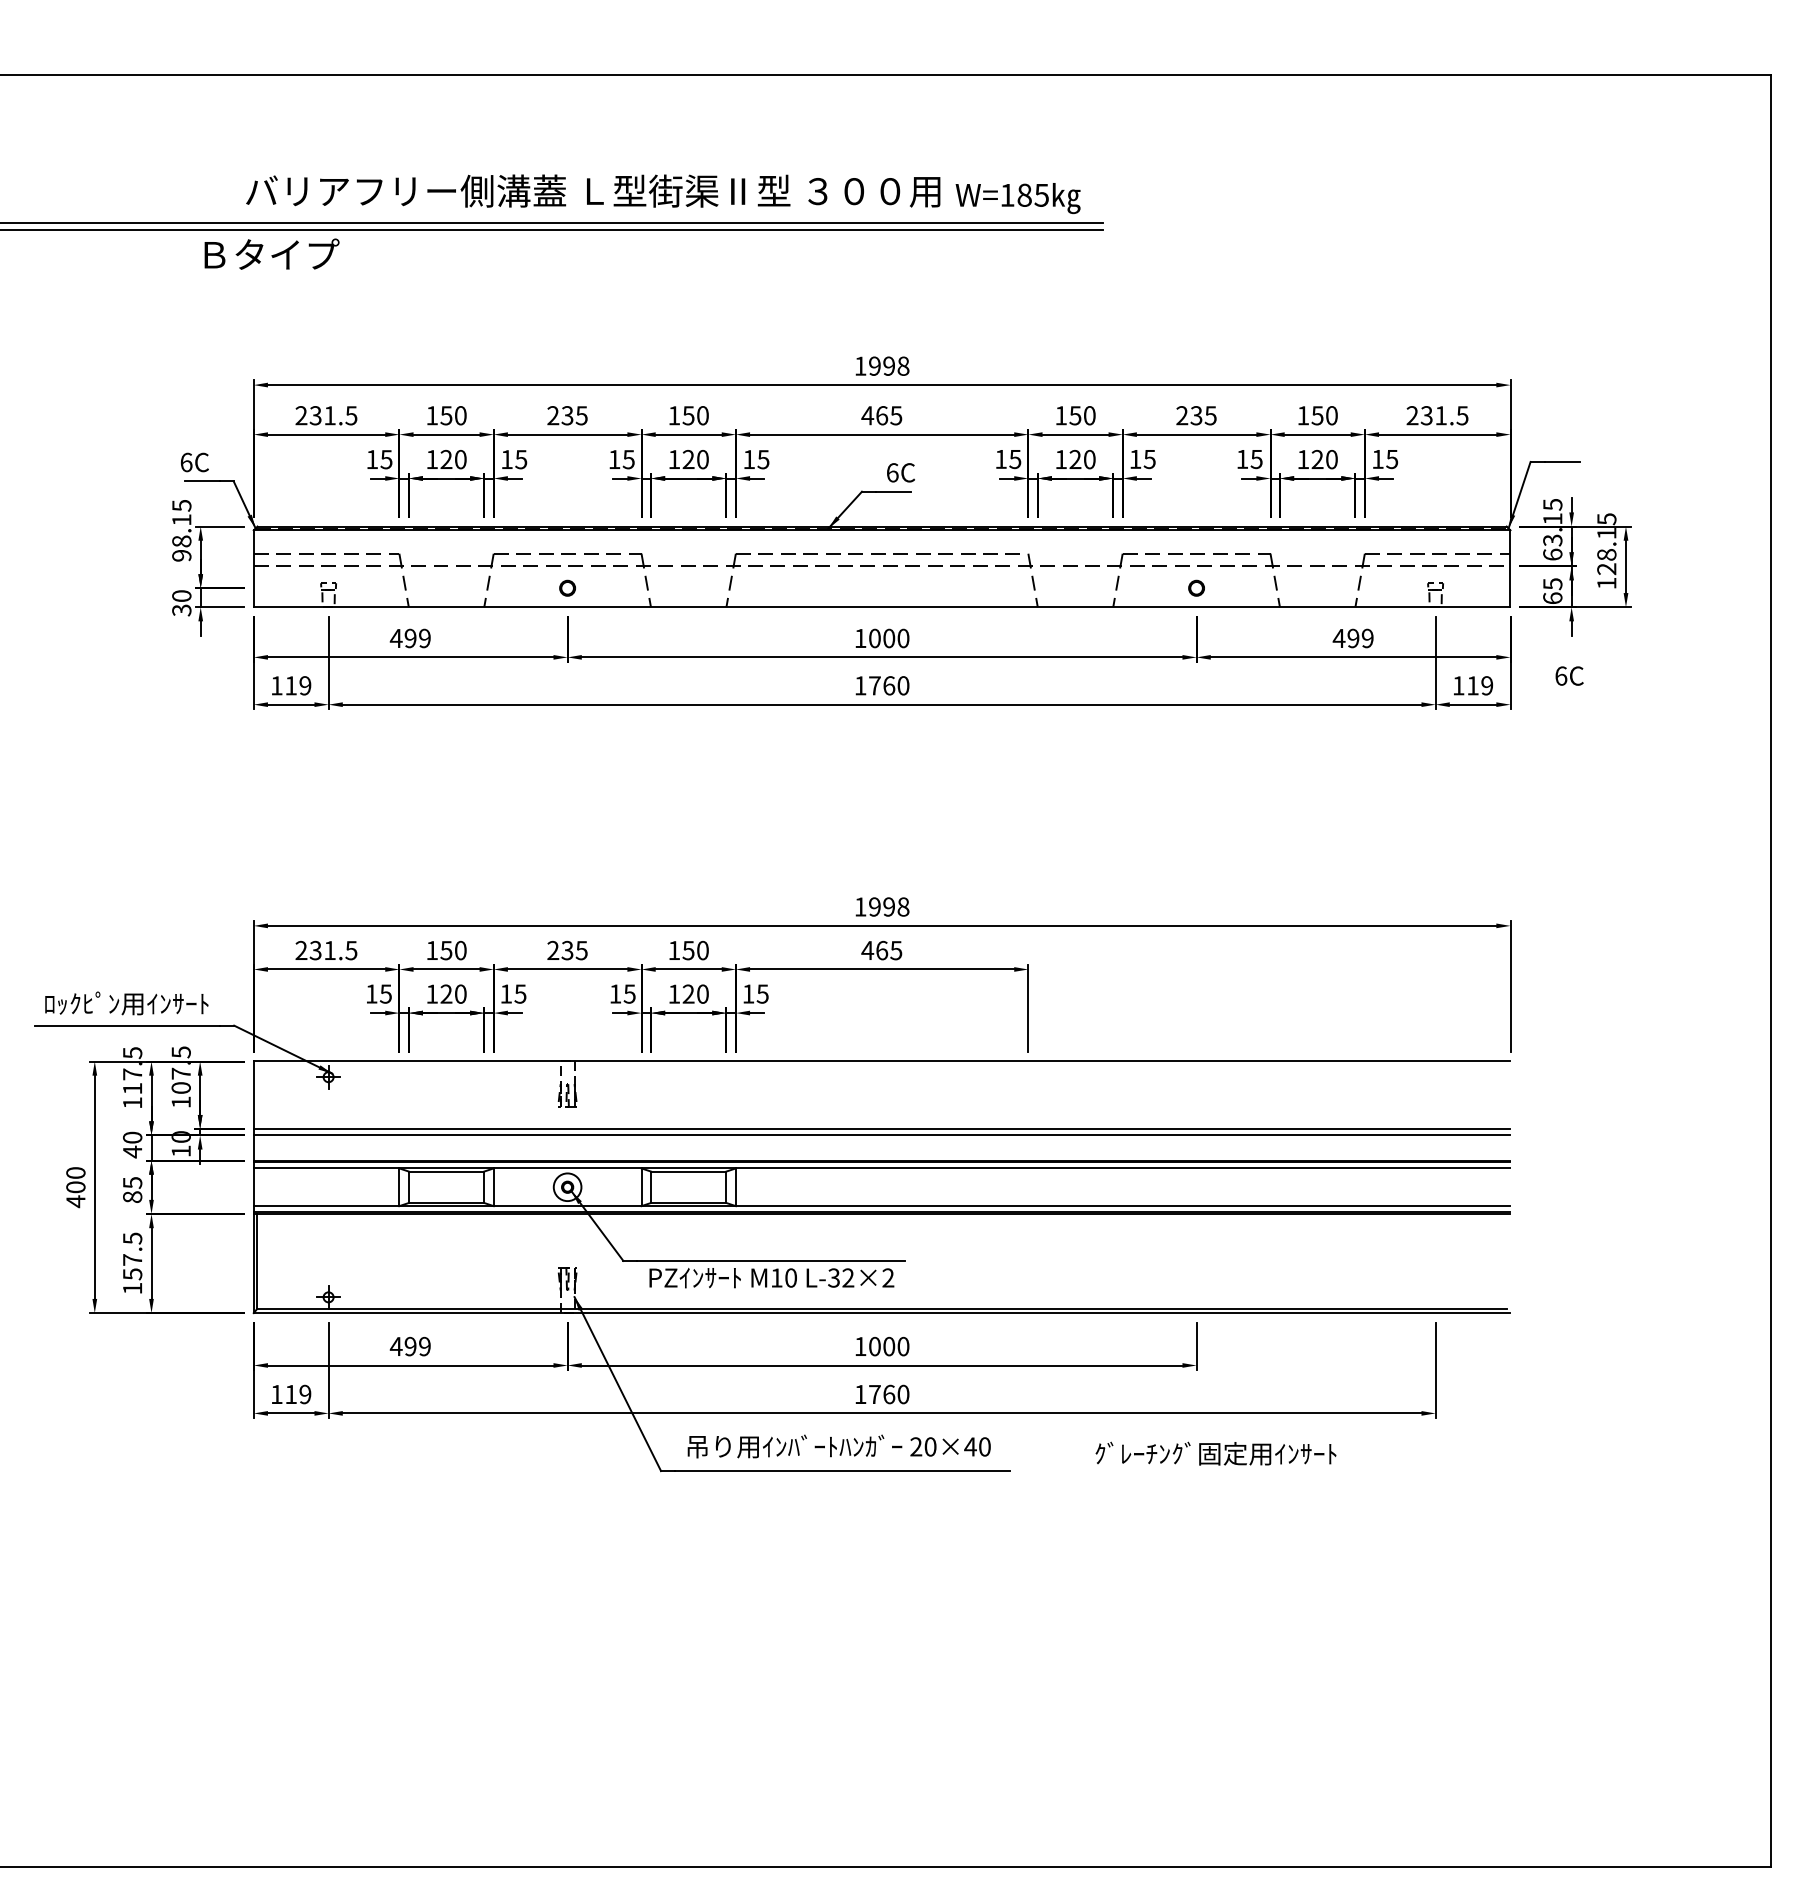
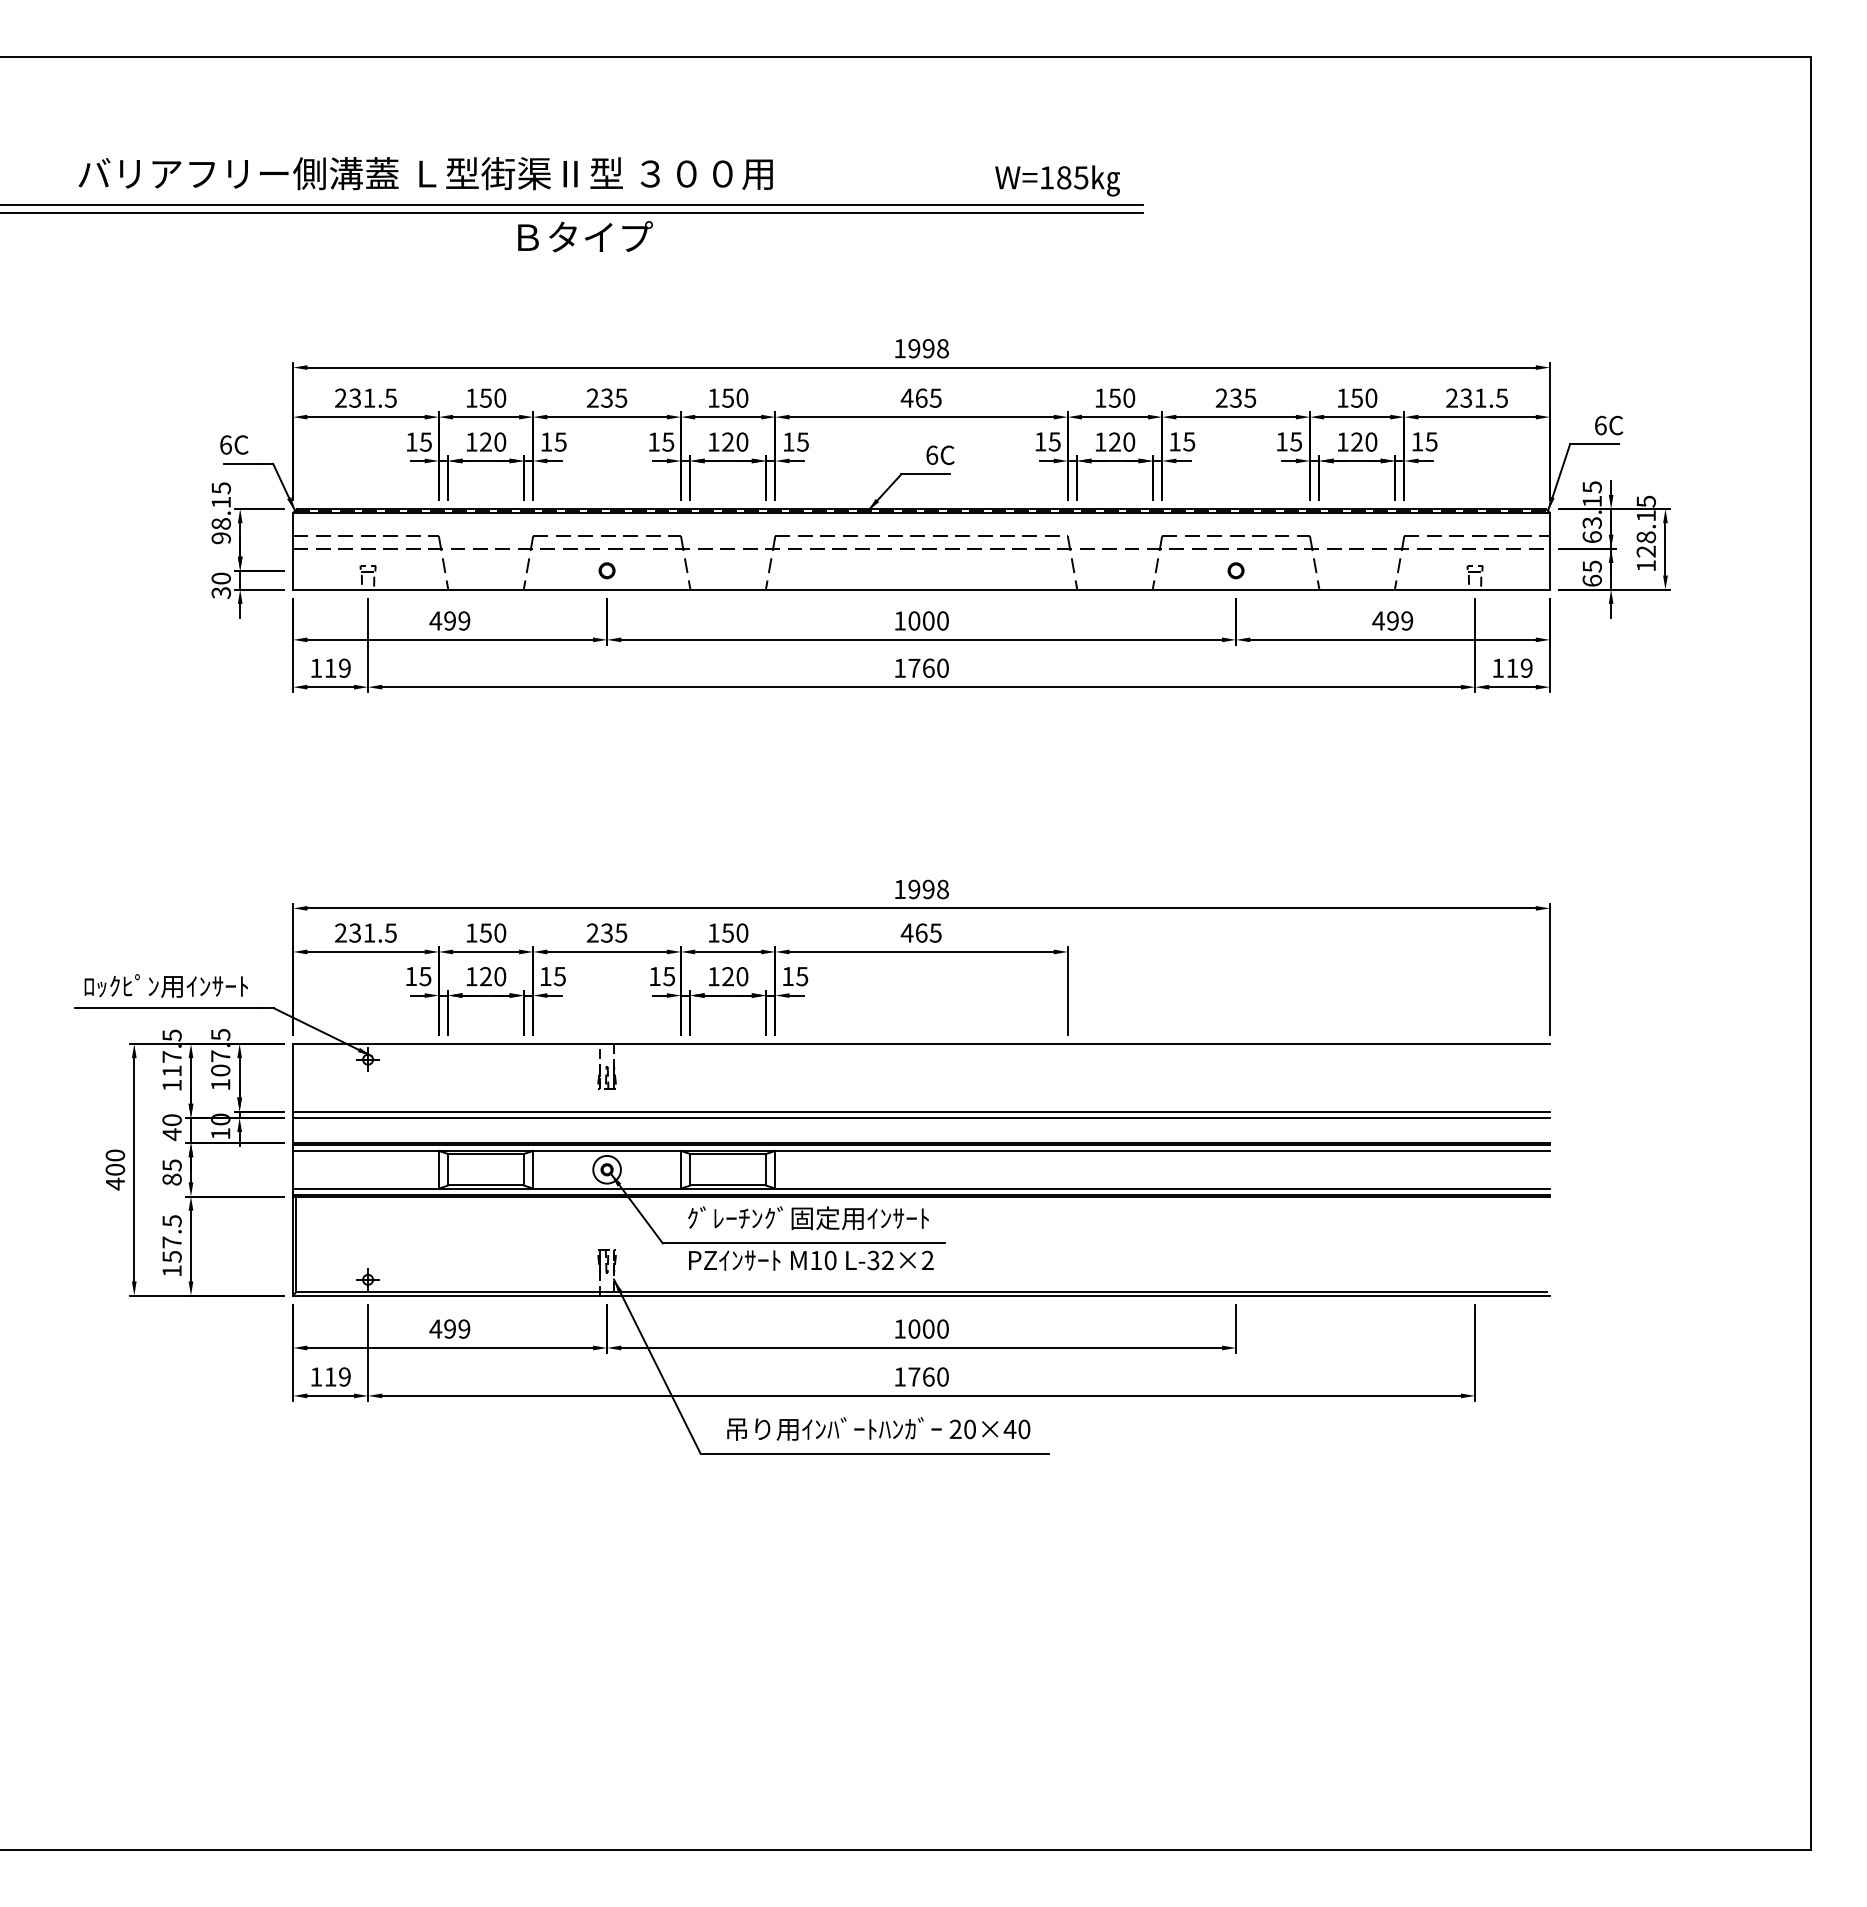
text: (593, 191) -> (425, 173), moved
text: (272, 254) -> (585, 236), moved
text: (1570, 676) -> (1609, 425), moved
text: (1216, 1454) -> (808, 1218), moved

